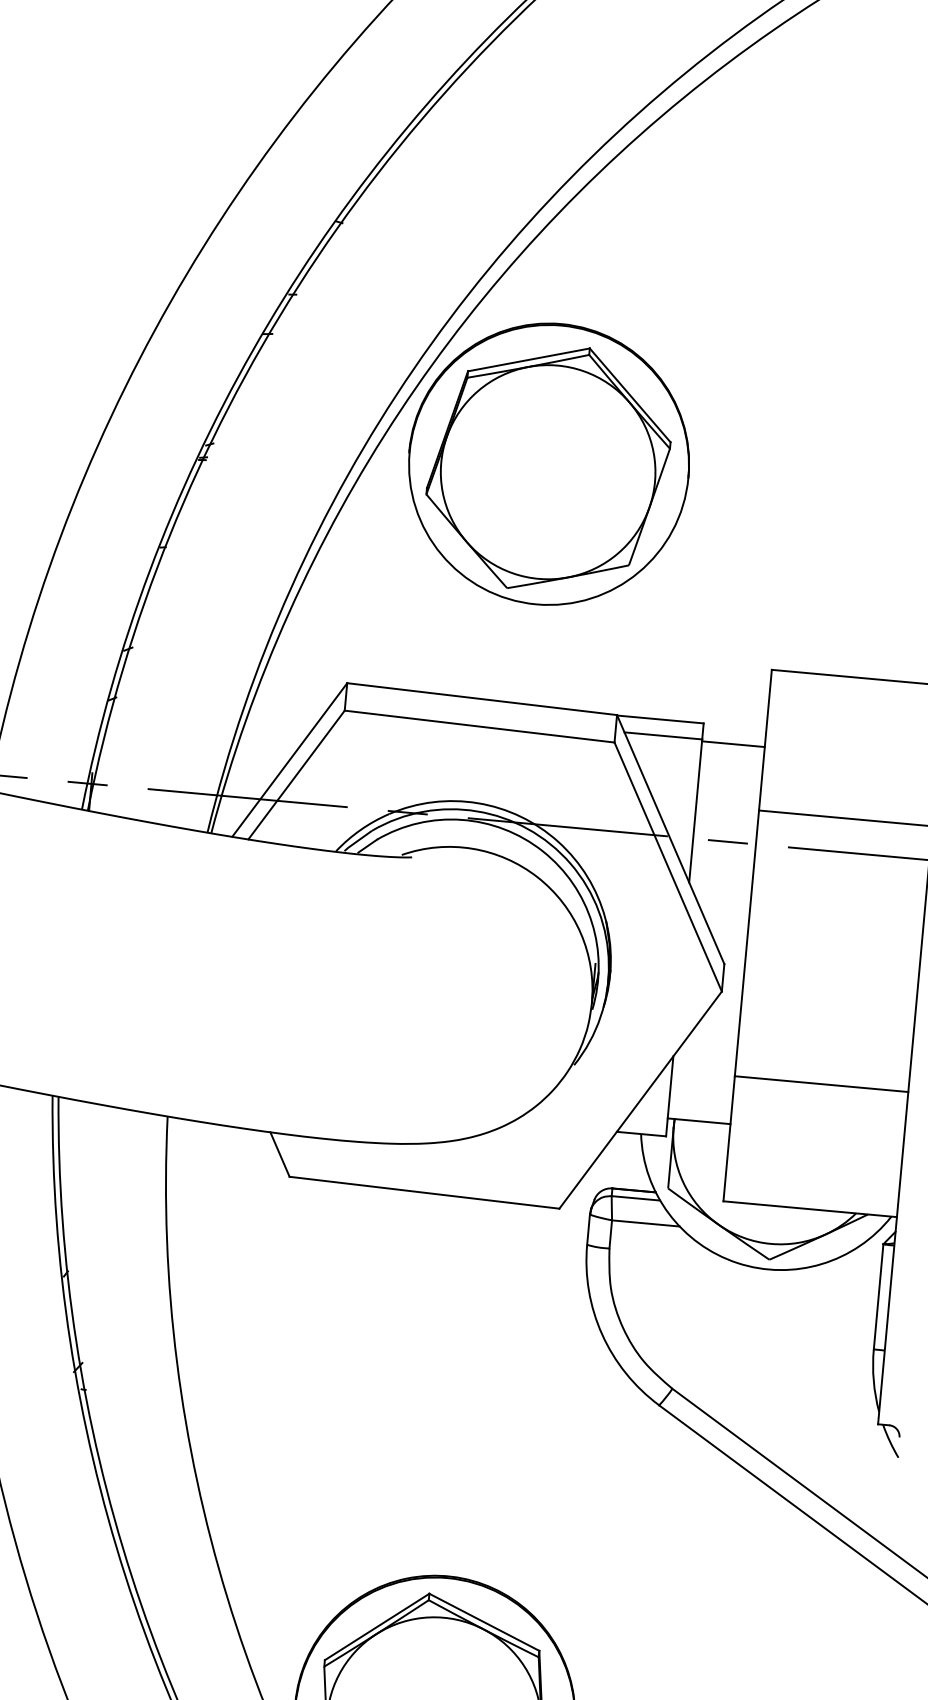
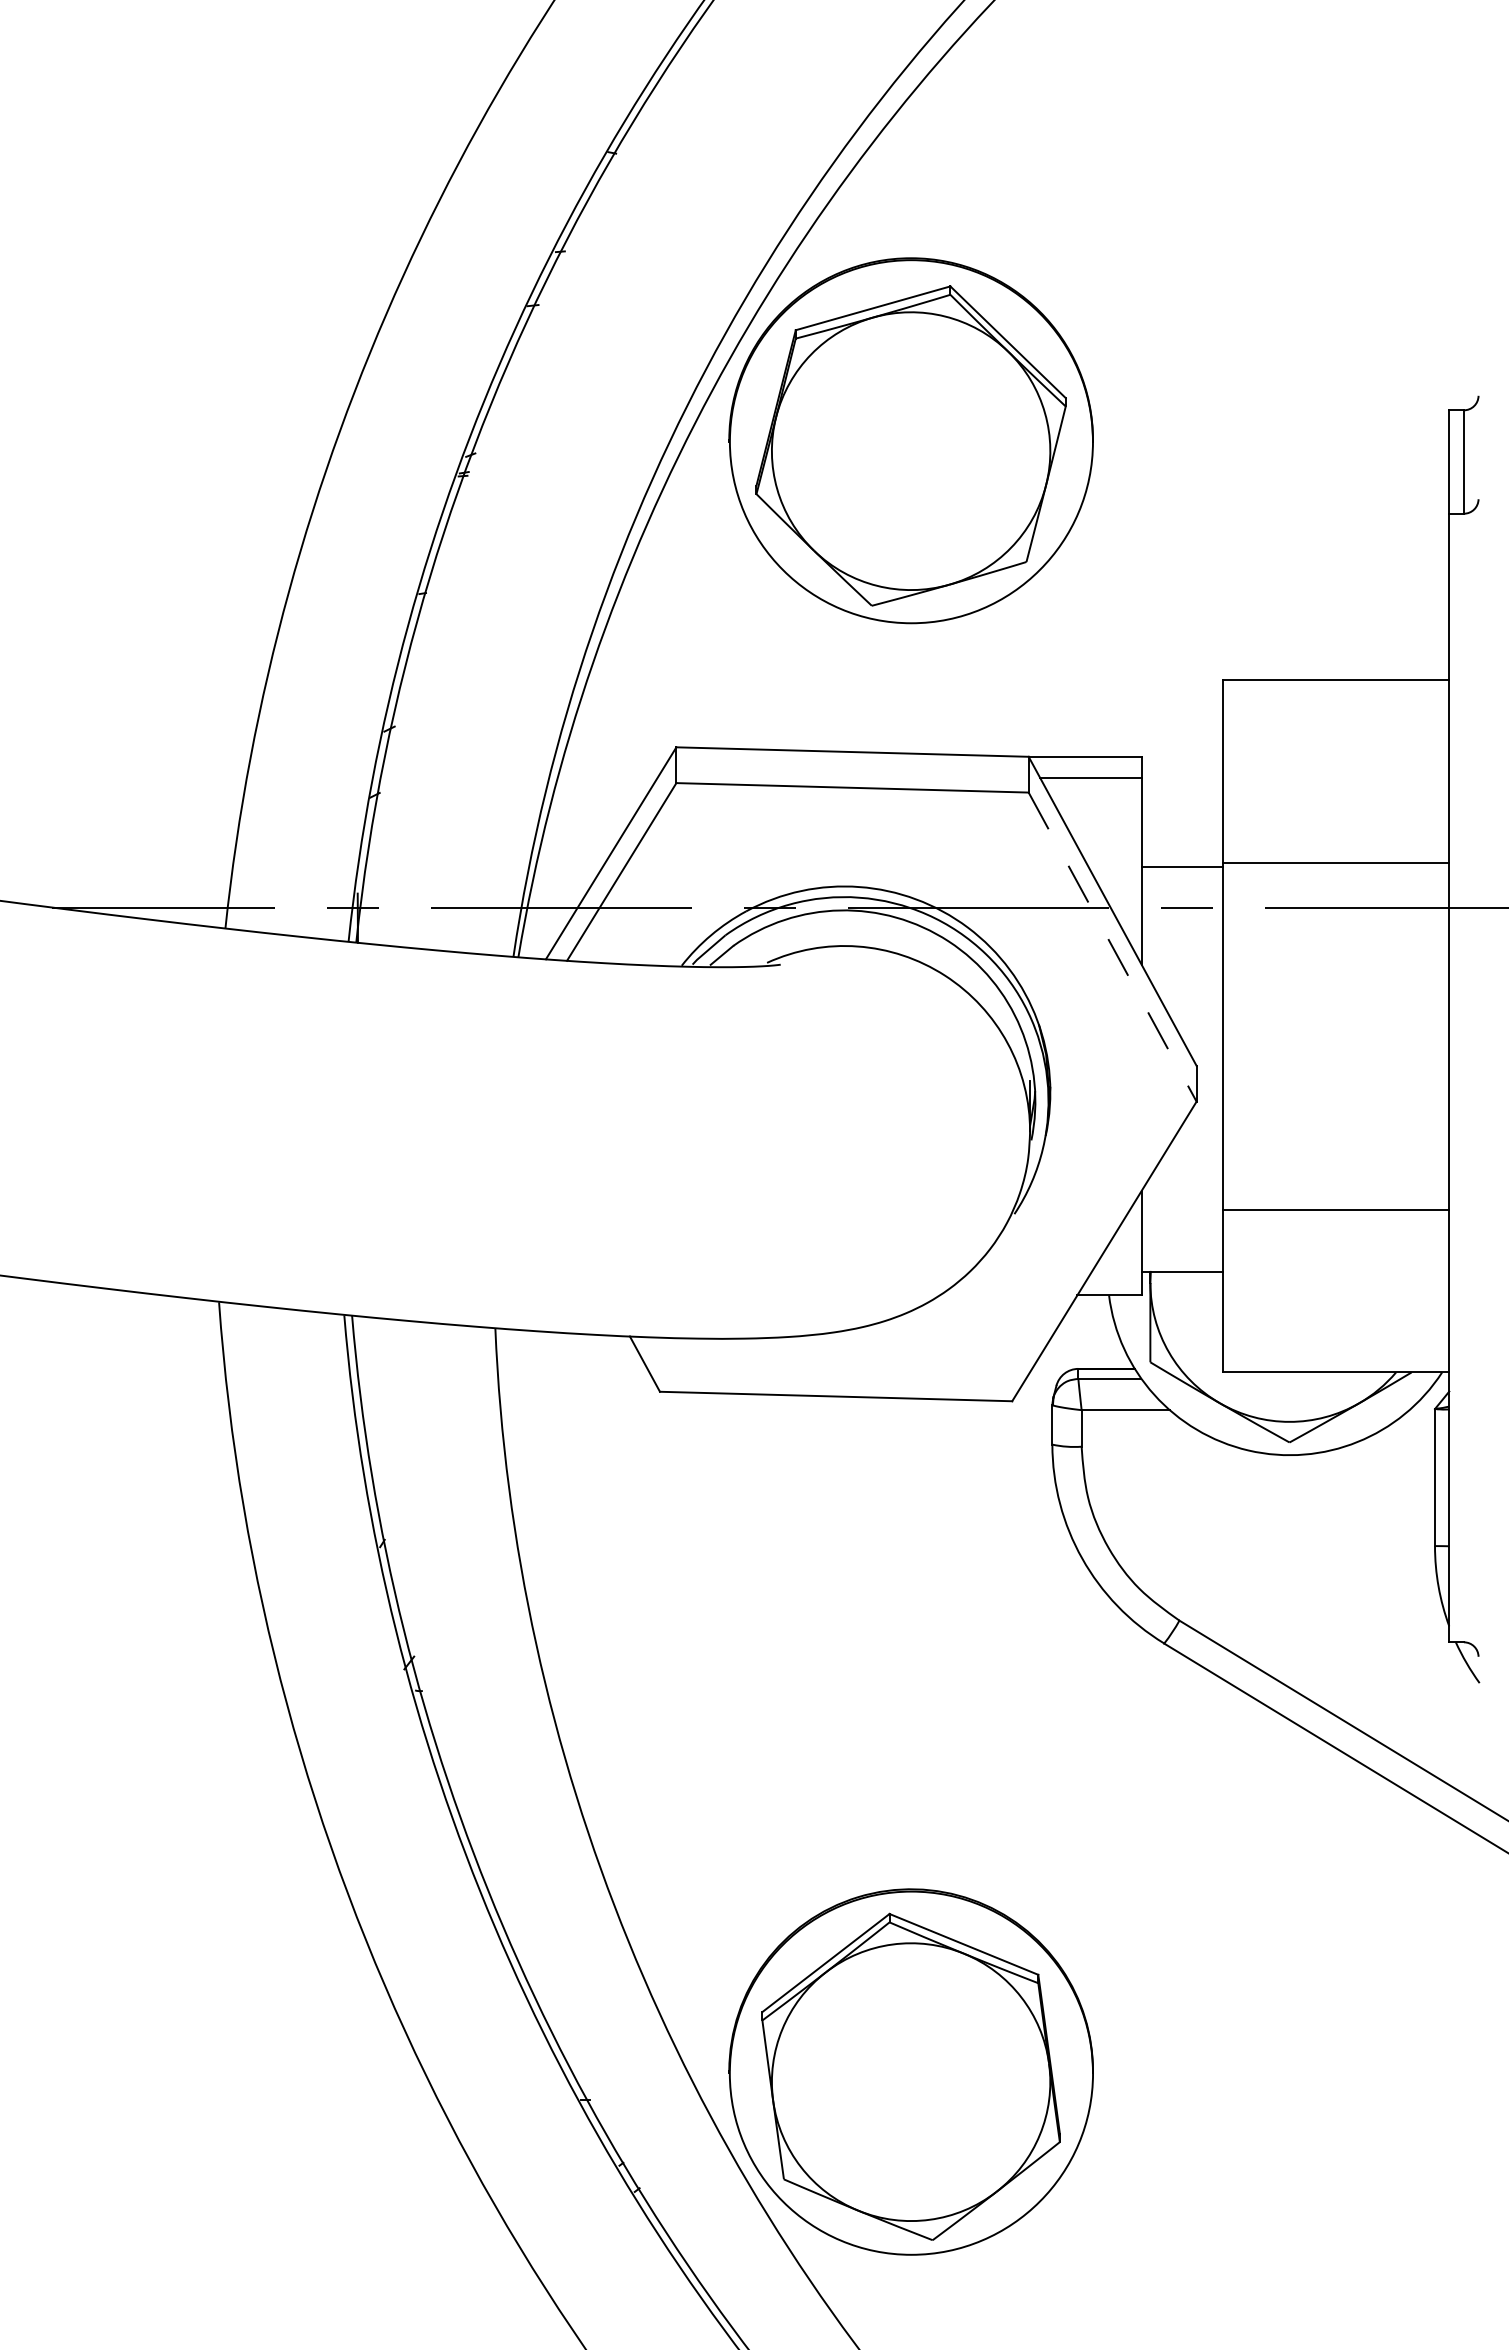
line: (733, 744) -> (1182, 866), moved
line: (668, 867) -> (1112, 947), solid -> dashed

